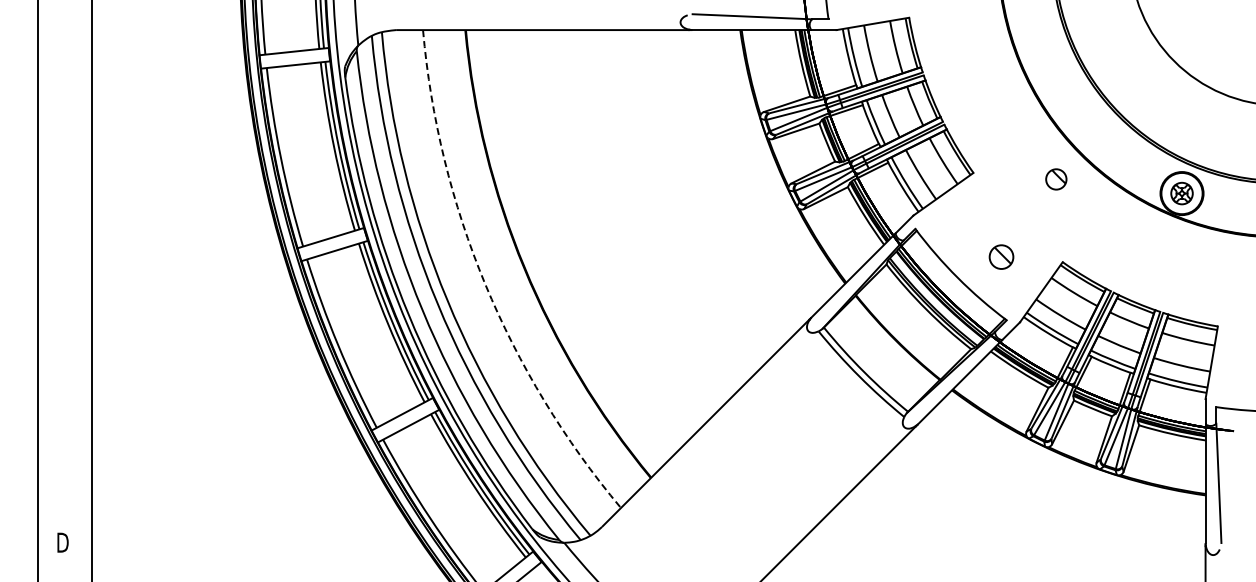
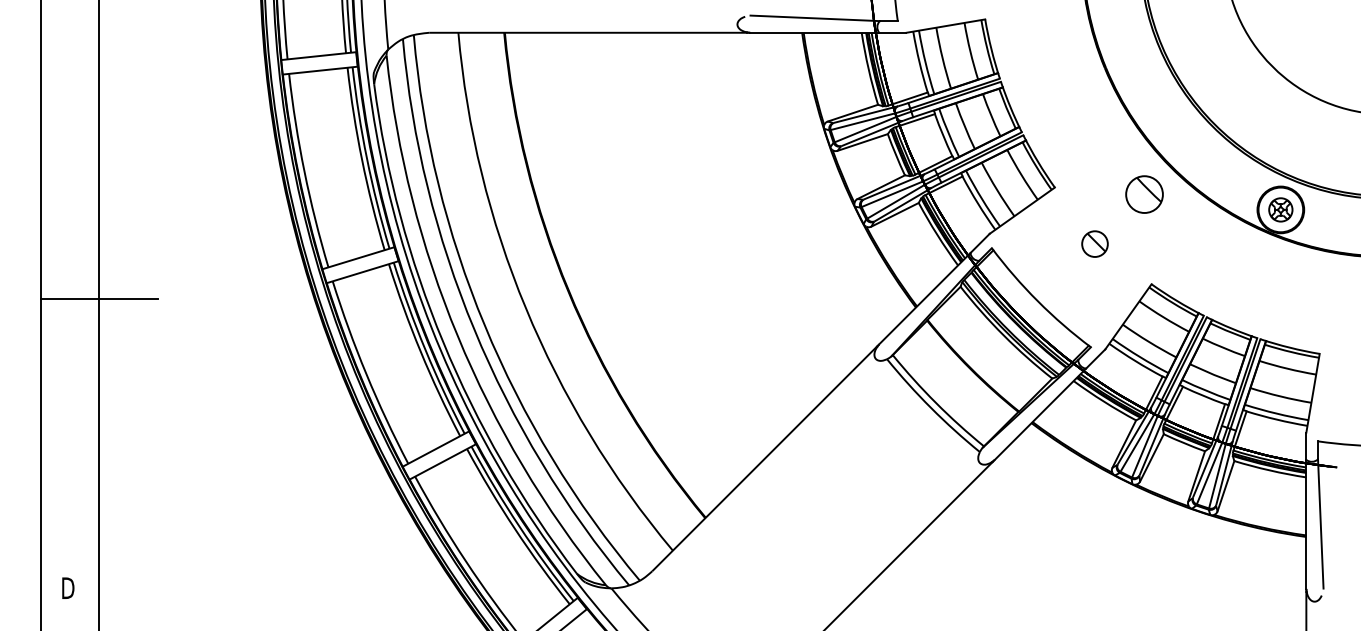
part: (1056, 179) -> (1144, 194), size x1.67
part: (1001, 256) -> (1094, 243), moved
line: (91, 275) -> (99, 298), added
arc: (485, 284) -> (526, 308), dashed -> solid

